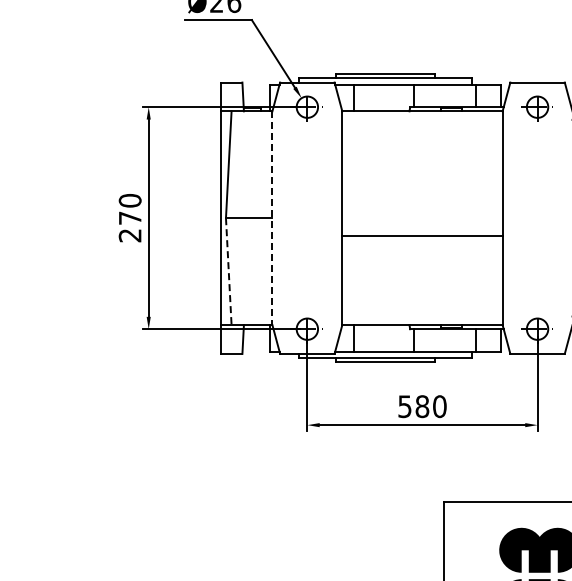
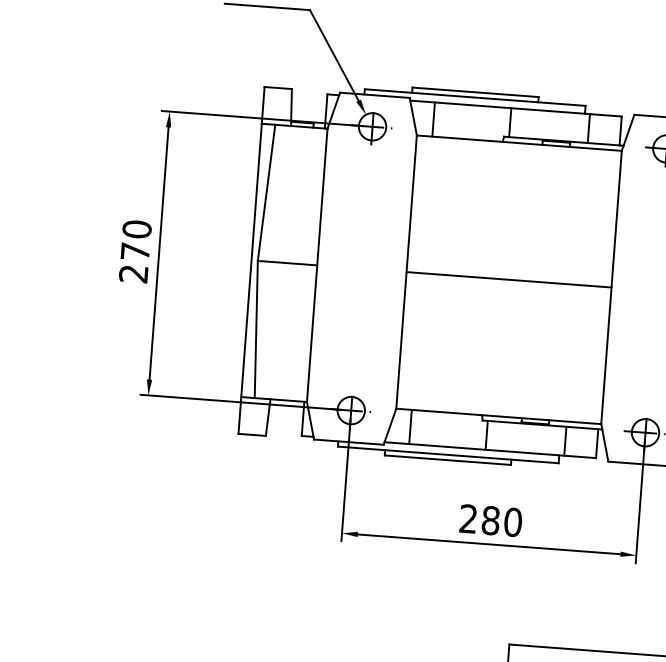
line: (272, 218) -> (317, 265), dashed -> solid
line: (422, 236) -> (509, 280), moved
line: (228, 271) -> (255, 329), dashed -> solid
text: (404, 406) -> (467, 518), 580 -> 280

